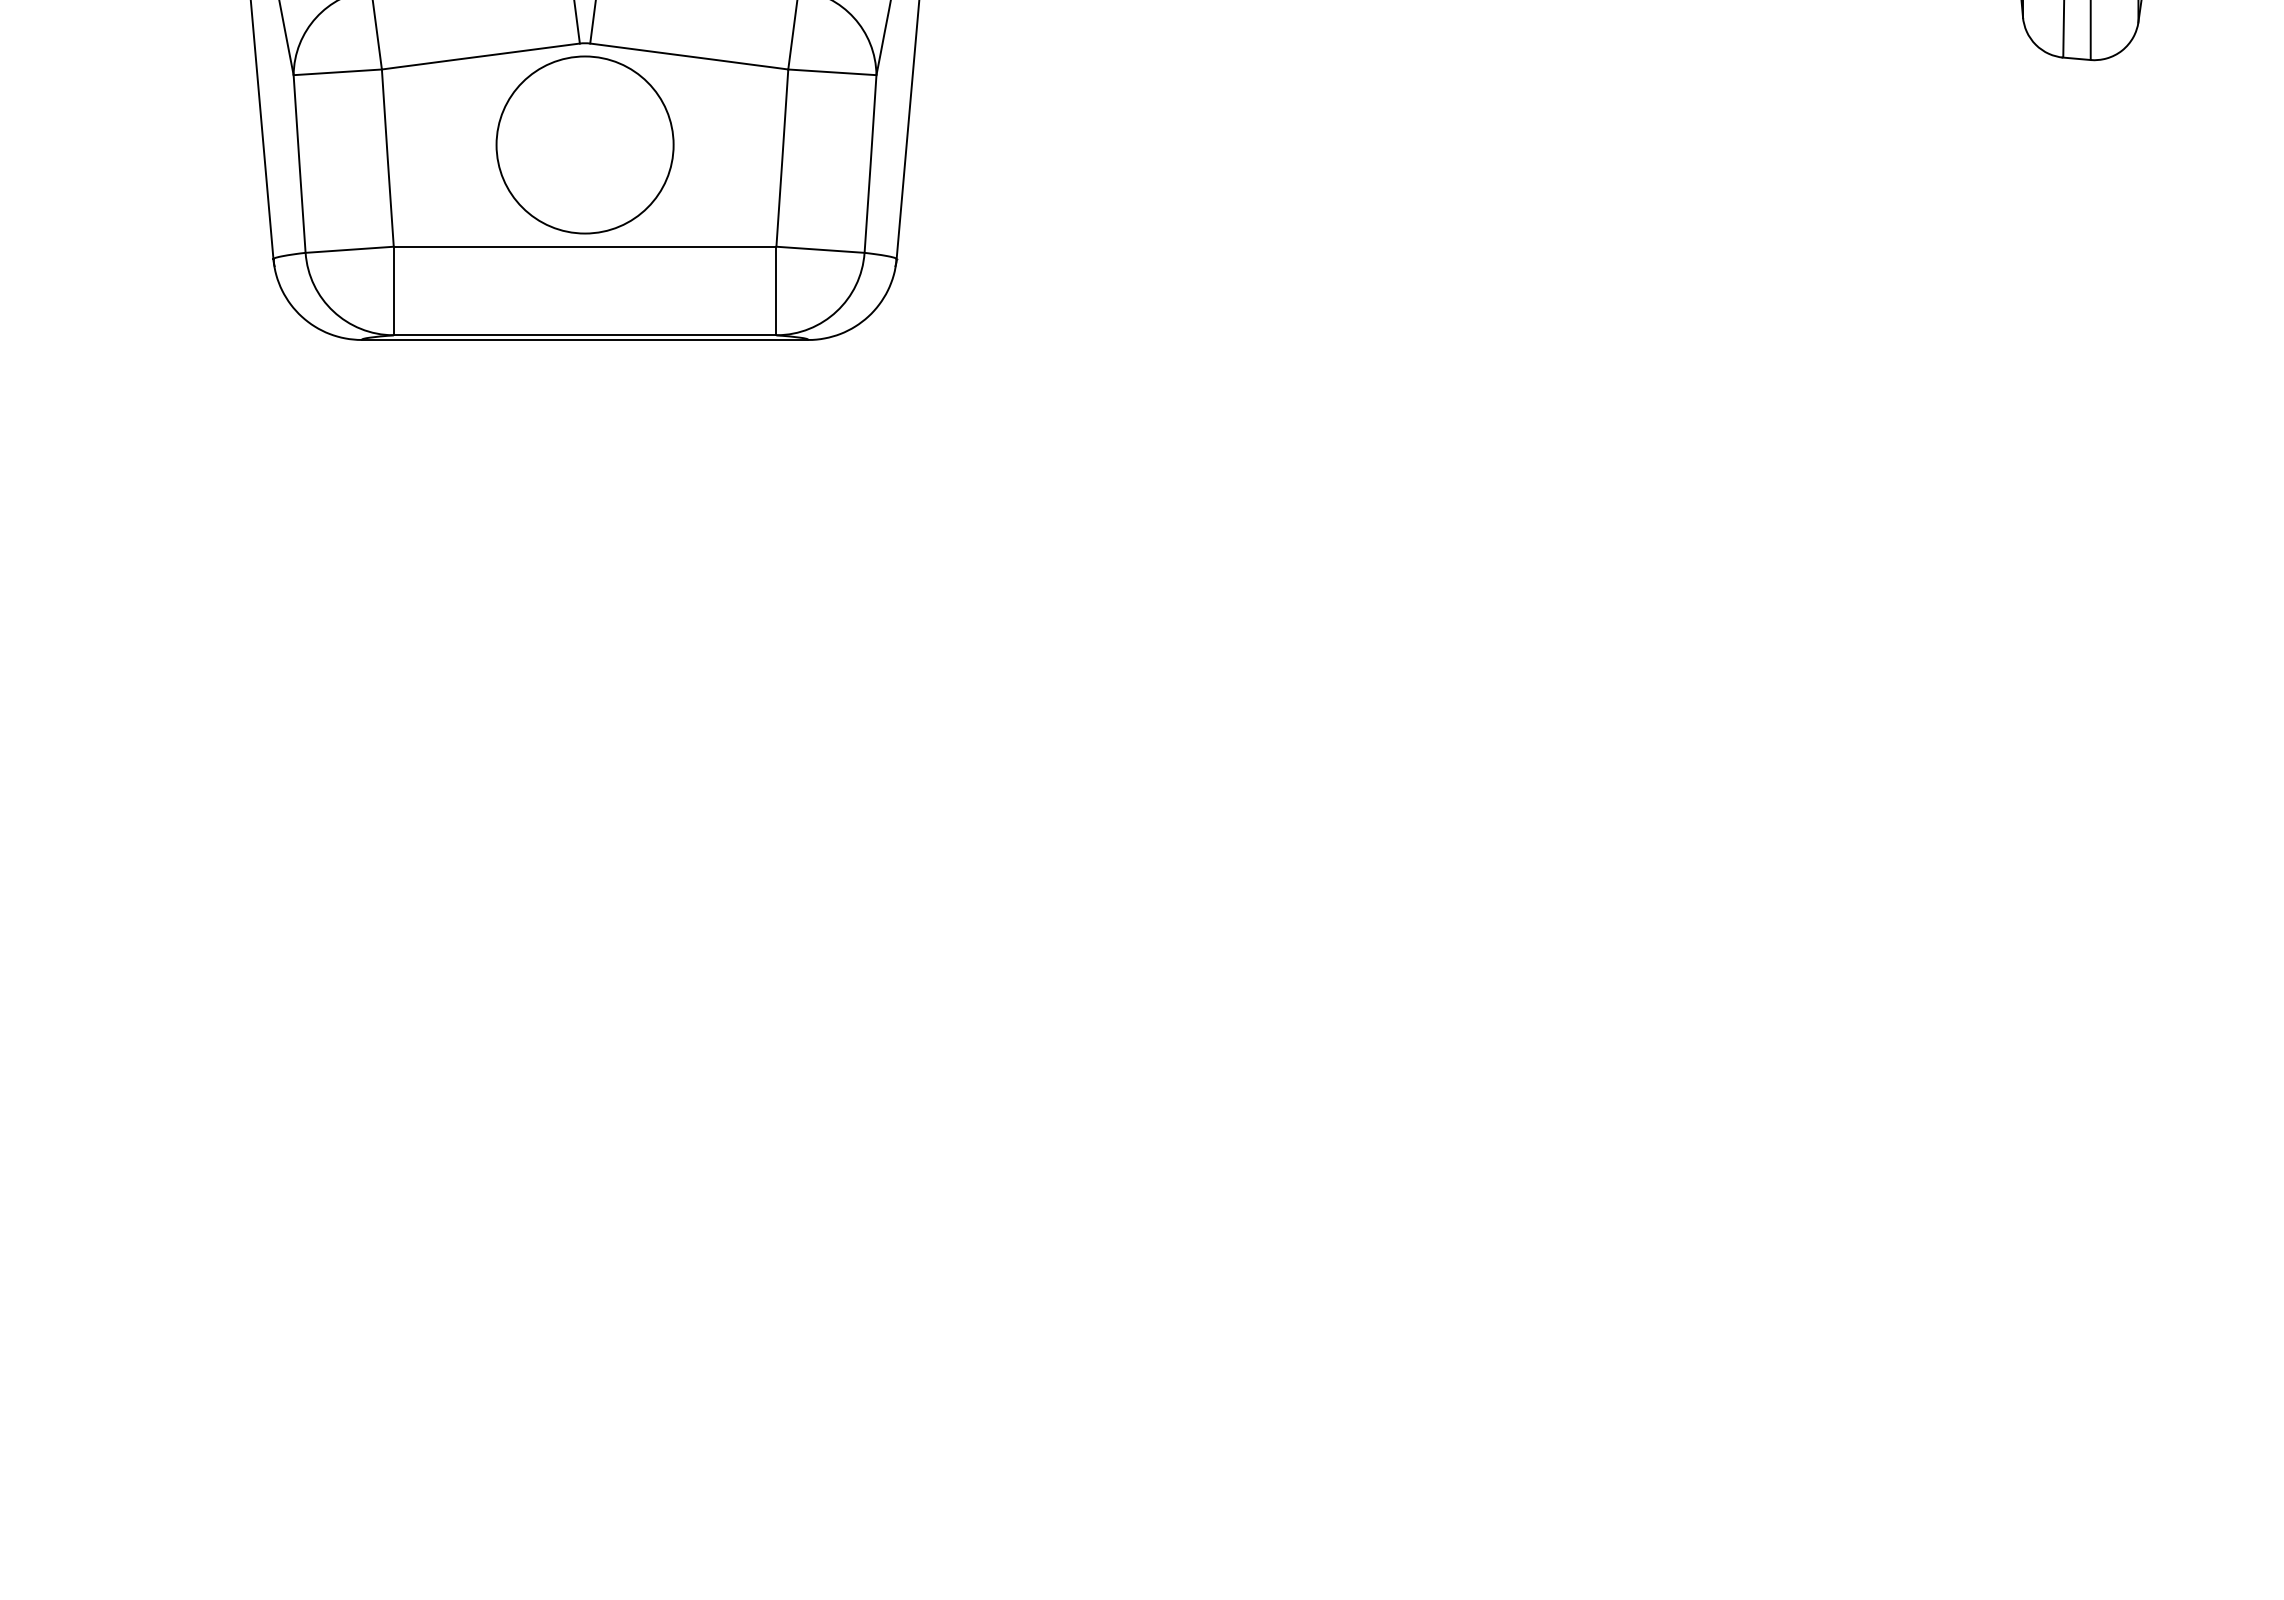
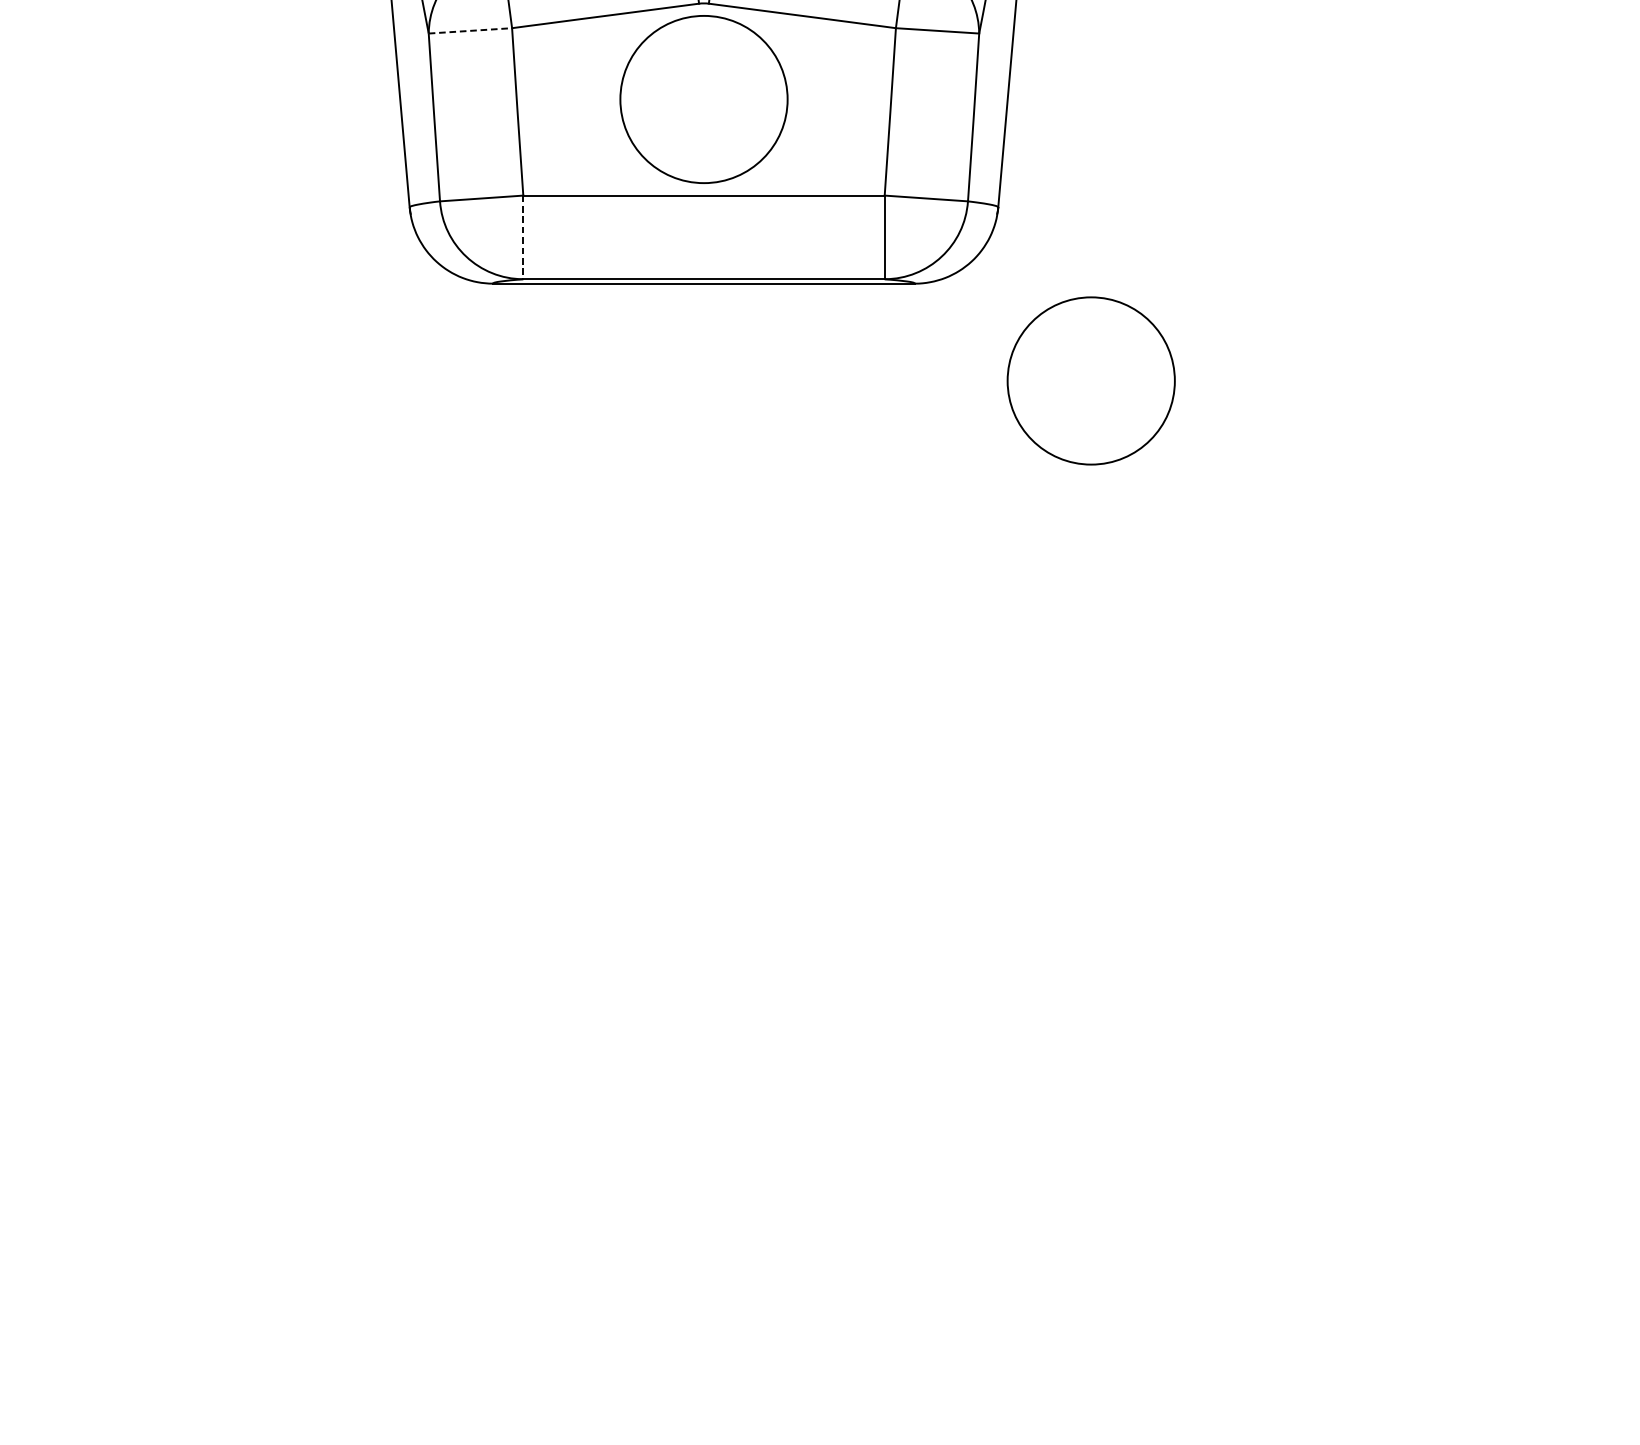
line: (338, 72) -> (471, 31), solid -> dashed
line: (393, 291) -> (523, 237), solid -> dashed
circle: (994, 442) -> (1090, 380), added

